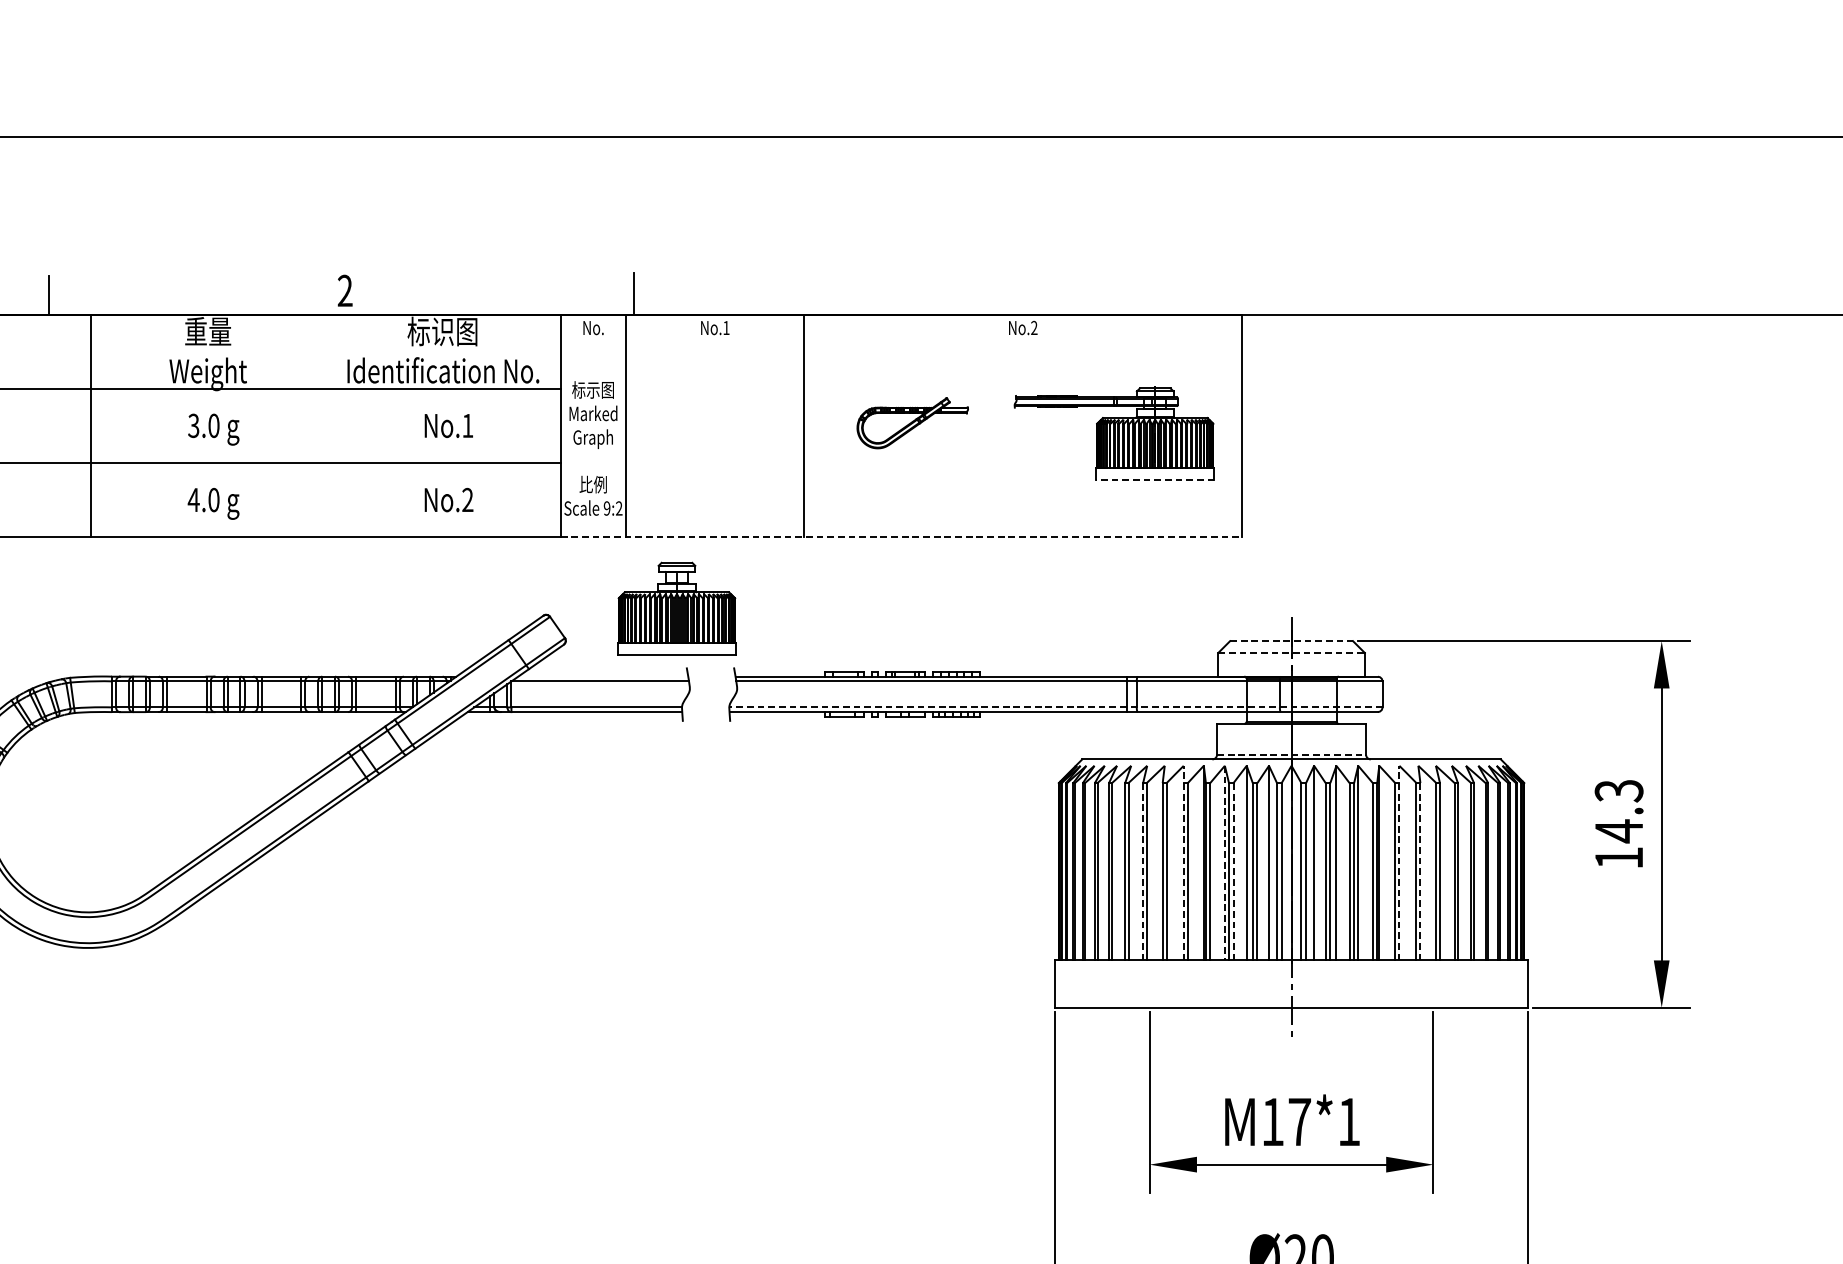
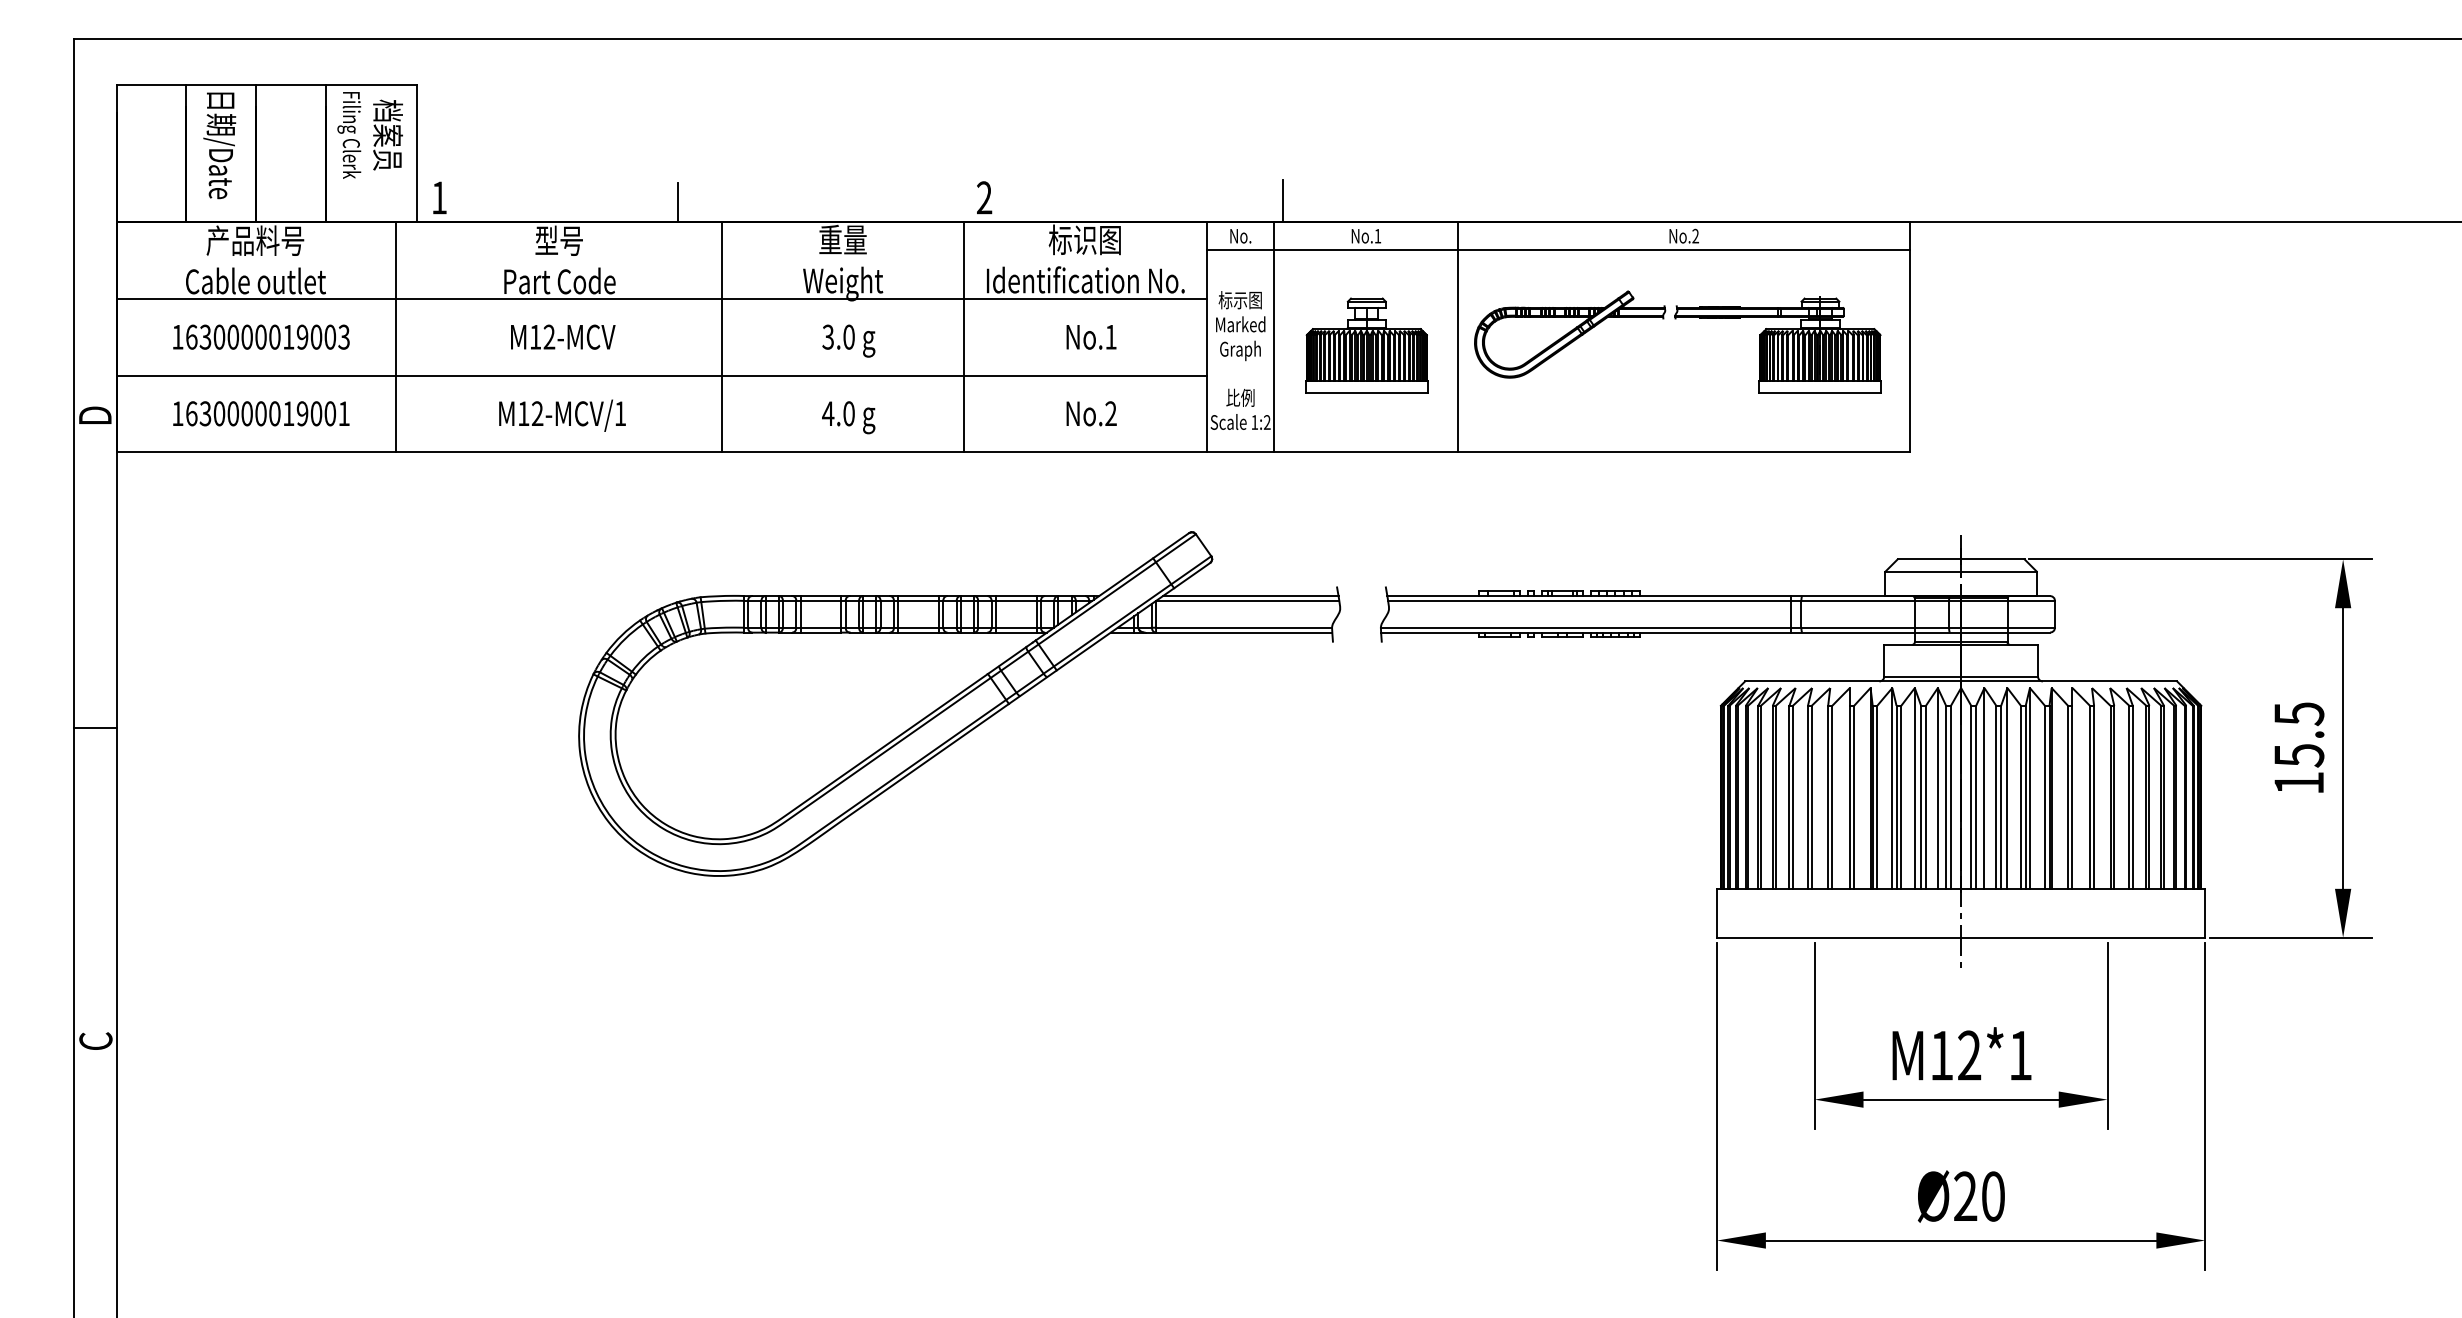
line: (900, 341) -> (1557, 250), added
part: (913, 423) -> (1570, 334), size x1.67
line: (324, 426) -> (963, 337), added
line: (1154, 480) -> (1819, 393), dashed -> solid
text: (606, 508) -> (1254, 422), 9:2 -> 1:2
line: (901, 537) -> (1558, 452), dashed -> solid
part: (676, 608) -> (1366, 345), moved
line: (1291, 641) -> (1961, 559), dashed -> solid
line: (1291, 652) -> (1961, 571), dashed -> solid
line: (602, 677) -> (1250, 596), added
line: (1055, 707) -> (1717, 627), dashed -> solid
line: (1291, 754) -> (1961, 676), dashed -> solid
text: (1619, 811) -> (2299, 735), 14.3 -> 15.5
line: (1183, 862) -> (1849, 787), dashed -> solid
line: (1399, 862) -> (2072, 787), dashed -> solid
line: (1225, 863) -> (1892, 788), dashed -> solid
line: (1142, 871) -> (1807, 797), dashed -> solid
line: (1233, 871) -> (1901, 797), dashed -> solid
line: (1420, 871) -> (2094, 797), dashed -> solid
text: (1299, 1121) -> (1969, 1055), M17*1 -> M12*1

